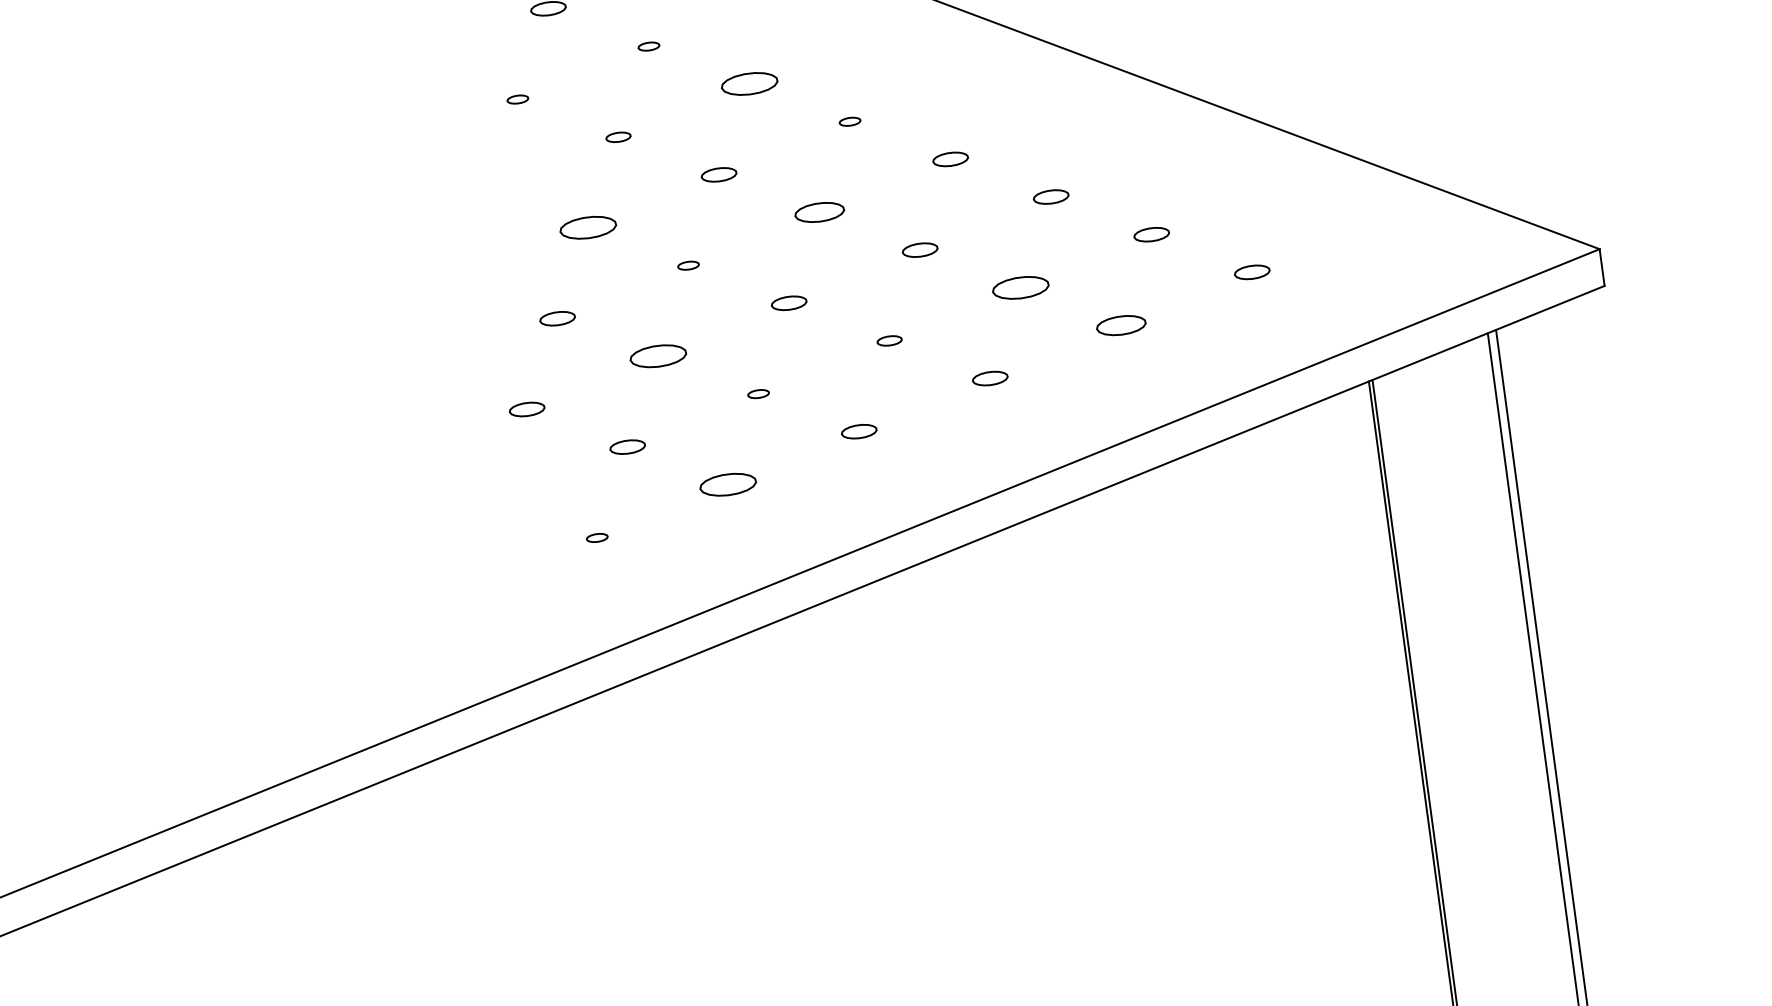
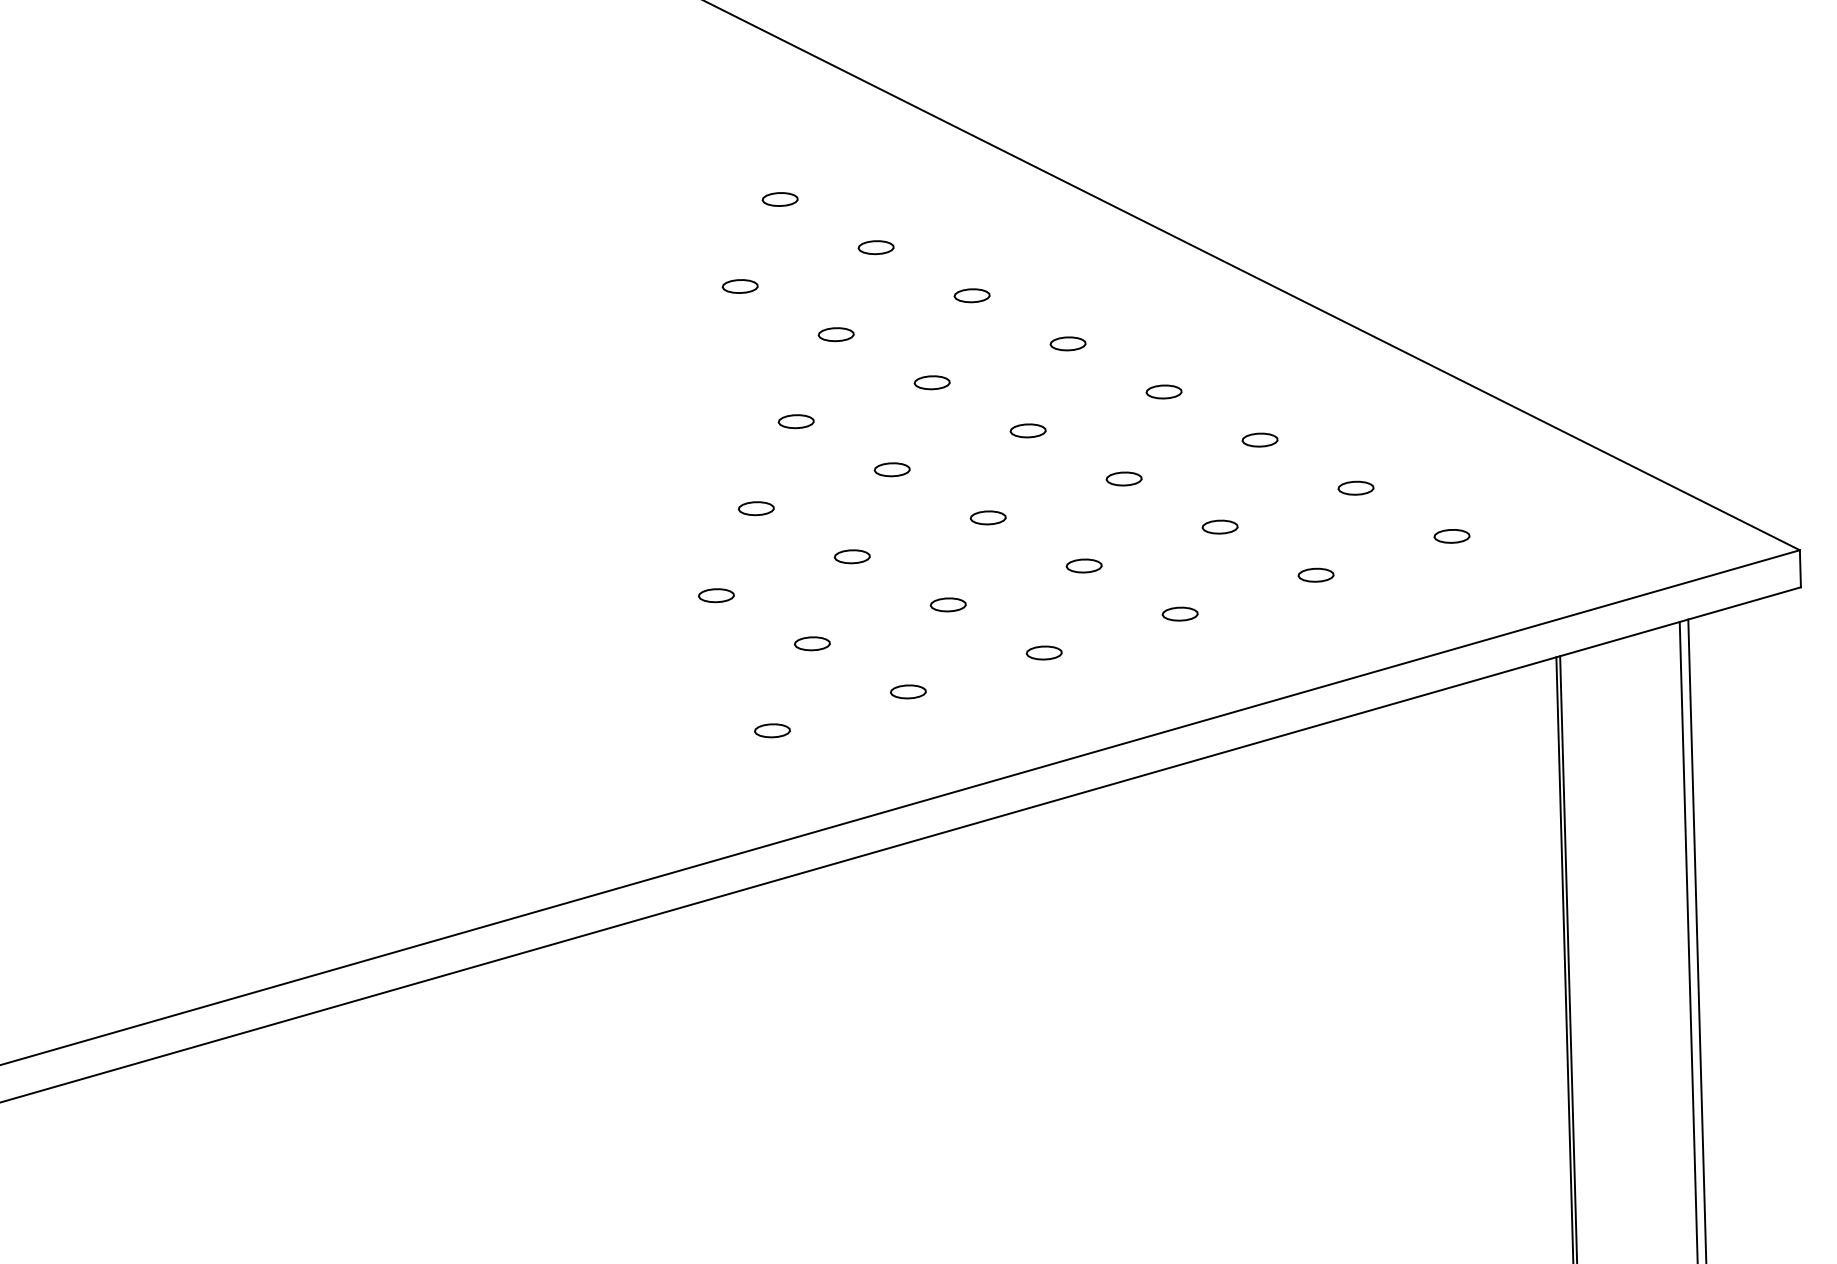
part: (648, 46) -> (875, 247), size x1.67
part: (748, 83) -> (971, 295), size x0.62
part: (517, 99) -> (739, 286), size x1.67
part: (849, 121) -> (1067, 343), size x1.67
part: (617, 137) -> (835, 334), size x1.43
part: (818, 212) -> (1027, 430), size x0.71
part: (587, 227) -> (795, 421), size x0.62
part: (687, 265) -> (891, 469), size x1.67
part: (1020, 287) -> (1219, 526), size x0.62
part: (1120, 324) -> (1315, 574), size x0.71
part: (888, 340) -> (1083, 565), size x1.43
part: (657, 356) -> (851, 556), size x0.62
part: (757, 393) -> (947, 604), size x1.67
part: (728, 484) -> (908, 691), size x0.62
part: (597, 537) -> (772, 730), size x1.67

